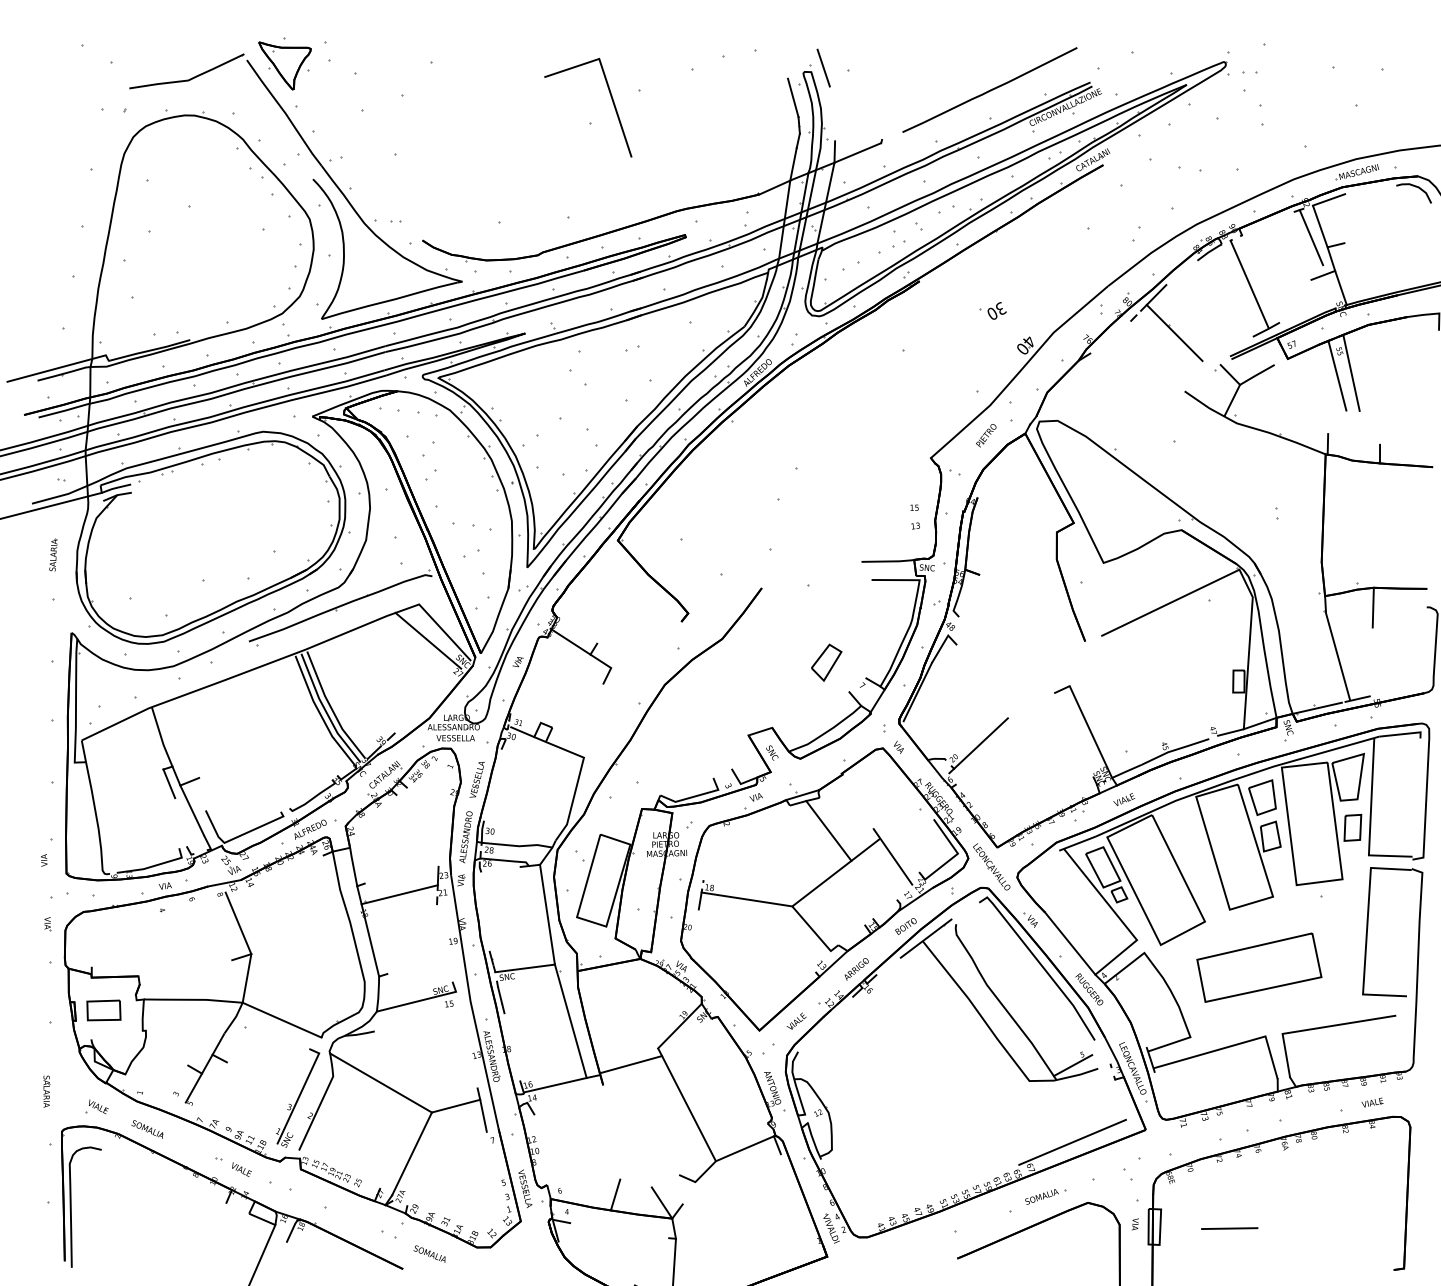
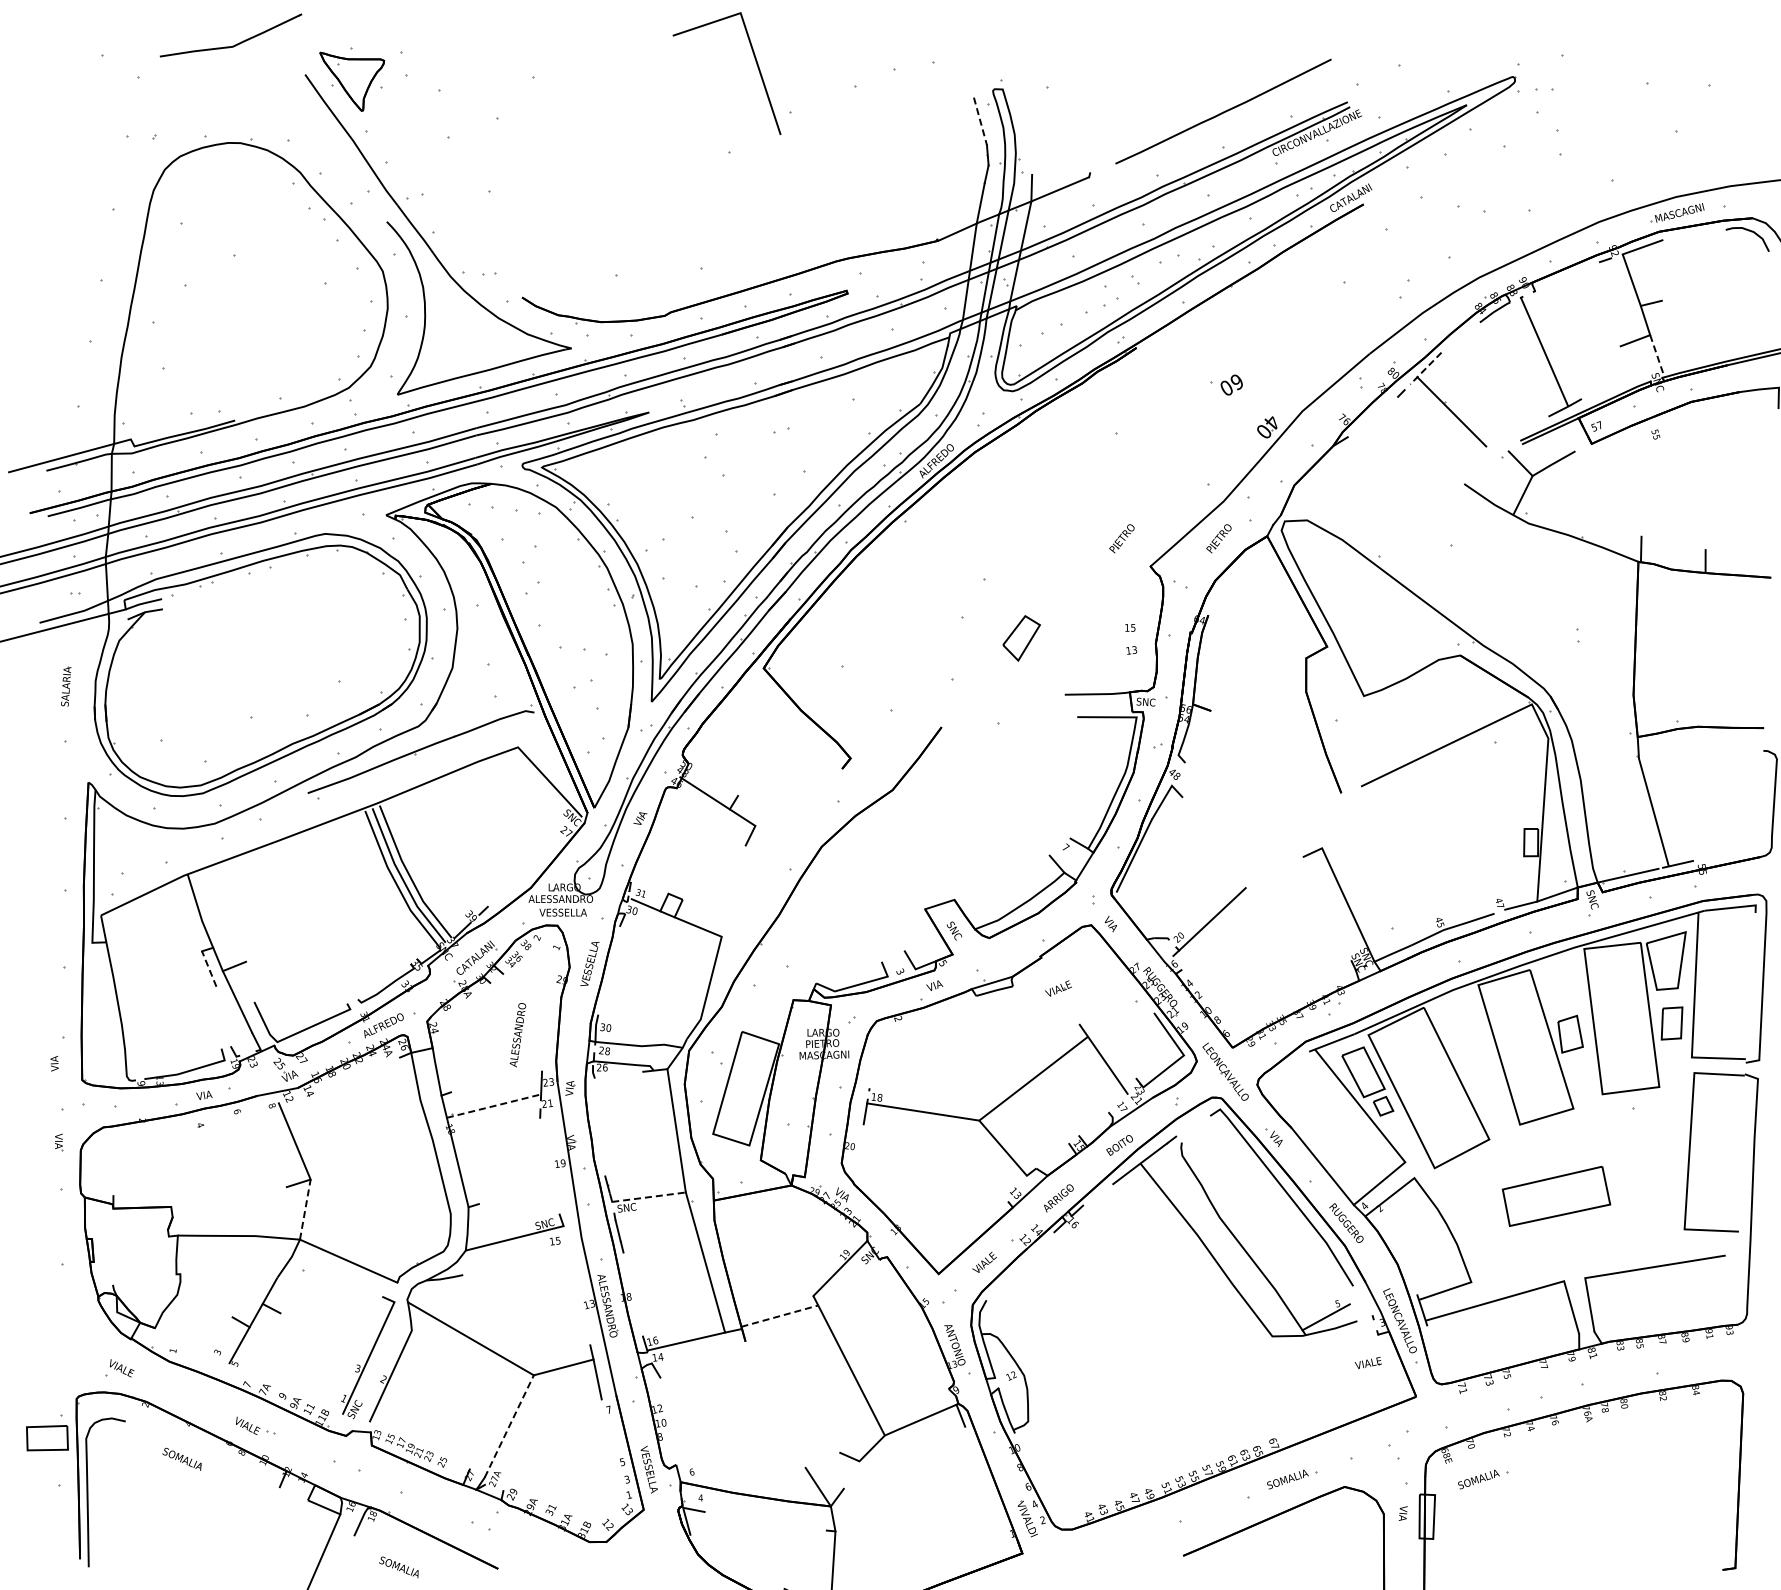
line: (823, 68) -> (1017, 84), removed
part: (188, 79) -> (232, 45), moved
line: (793, 98) -> (980, 121), solid -> dashed
line: (612, 100) -> (756, 64), moved
line: (1311, 237) -> (1620, 293), removed
line: (1341, 288) -> (1657, 356), solid -> dashed
line: (1153, 297) -> (1425, 368), solid -> dashed
text: (1001, 308) -> (1237, 381), 30 -> 60
line: (1351, 373) -> (1670, 461), removed
line: (1337, 375) -> (1652, 464), removed
part: (907, 435) -> (1121, 538), added
line: (1373, 606) -> (1697, 750), removed
line: (428, 640) -> (529, 791), removed
part: (826, 662) -> (1021, 638), moved
line: (169, 783) -> (209, 968), solid -> dashed
part: (1261, 797) -> (1559, 985), removed
part: (1124, 799) -> (1058, 988), moved
line: (828, 831) -> (1024, 1027), removed
part: (465, 837) -> (517, 1035), moved
line: (400, 895) -> (494, 1106), solid -> dashed
part: (1259, 967) -> (1556, 1196), size x0.7
line: (525, 968) -> (649, 1197), solid -> dashed
line: (247, 978) -> (305, 1209), solid -> dashed
part: (103, 1010) -> (47, 1438), moved
line: (630, 1064) -> (779, 1316), solid -> dashed
part: (46, 1091) -> (57, 1349), removed
part: (1371, 1102) -> (1367, 1362), moved
part: (146, 1128) -> (181, 1458), moved
line: (1072, 1141) -> (1325, 1411), removed
line: (412, 1153) -> (509, 1426), solid -> dashed
text: (242, 1169) -> (248, 1425), moved
line: (615, 1195) -> (760, 1477), removed
part: (1200, 1196) -> (1483, 1479), added
line: (1229, 1228) -> (1519, 1518), removed
text: (429, 1254) -> (398, 1567), moved

